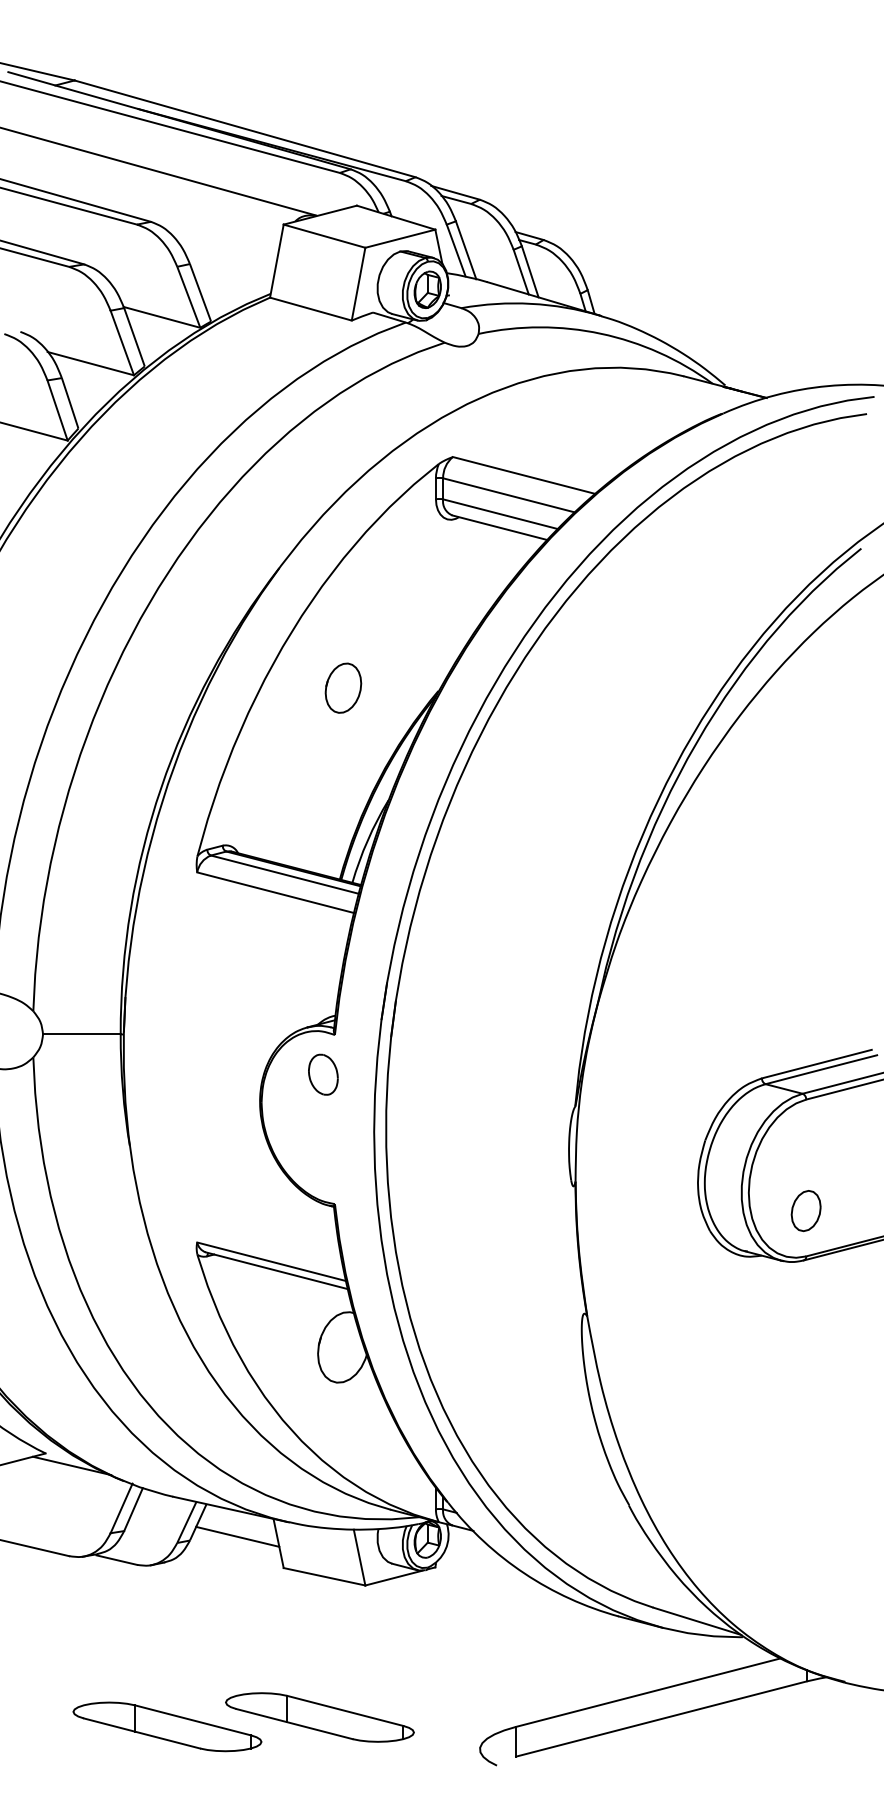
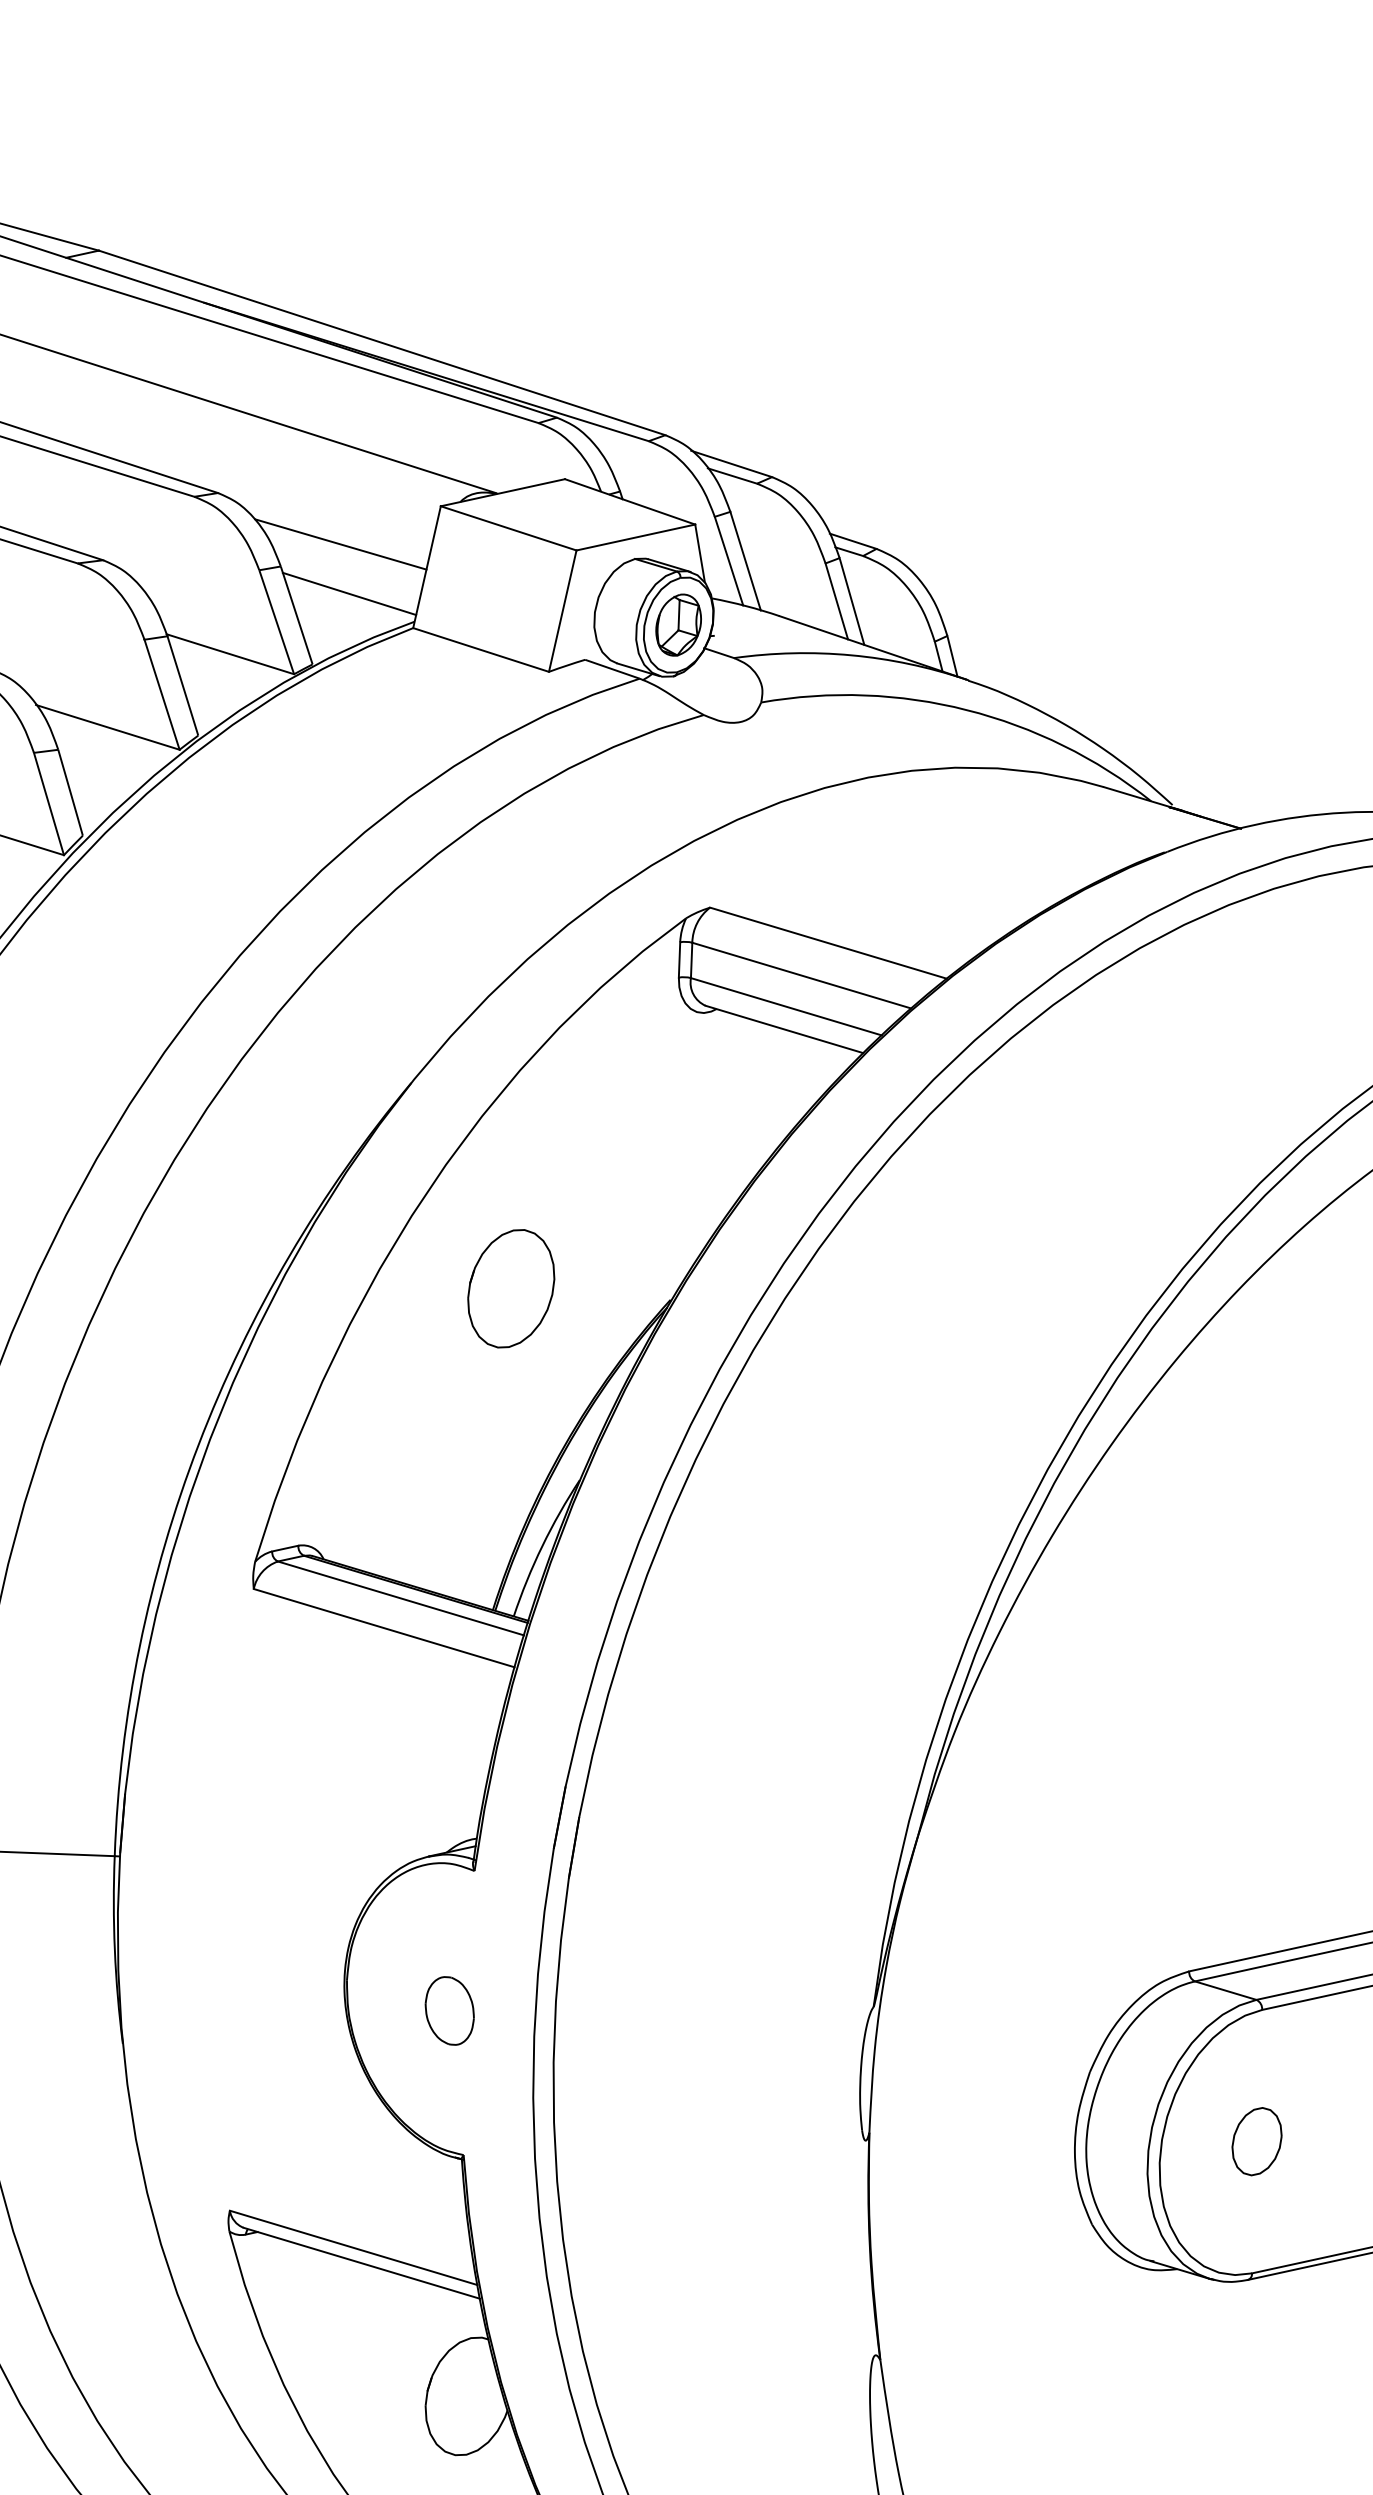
line: (224, 249) -> (339, 544), added
line: (231, 278) -> (349, 593), added
part: (343, 688) -> (511, 1289), size x1.43
part: (323, 1074) -> (449, 2010), moved
part: (805, 1211) -> (1255, 2142), moved

